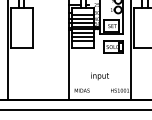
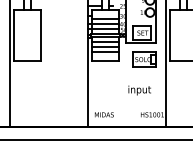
text: (99, 76) -> (139, 90), moved

